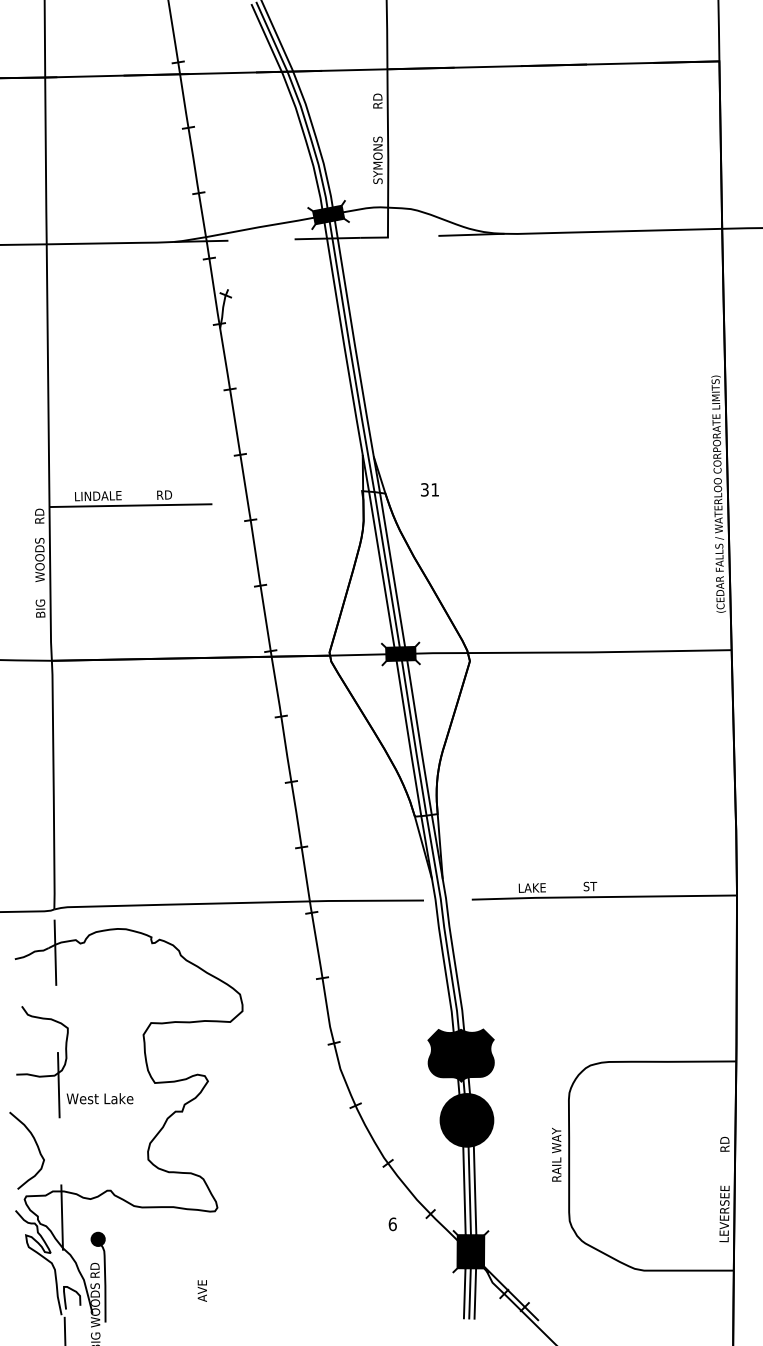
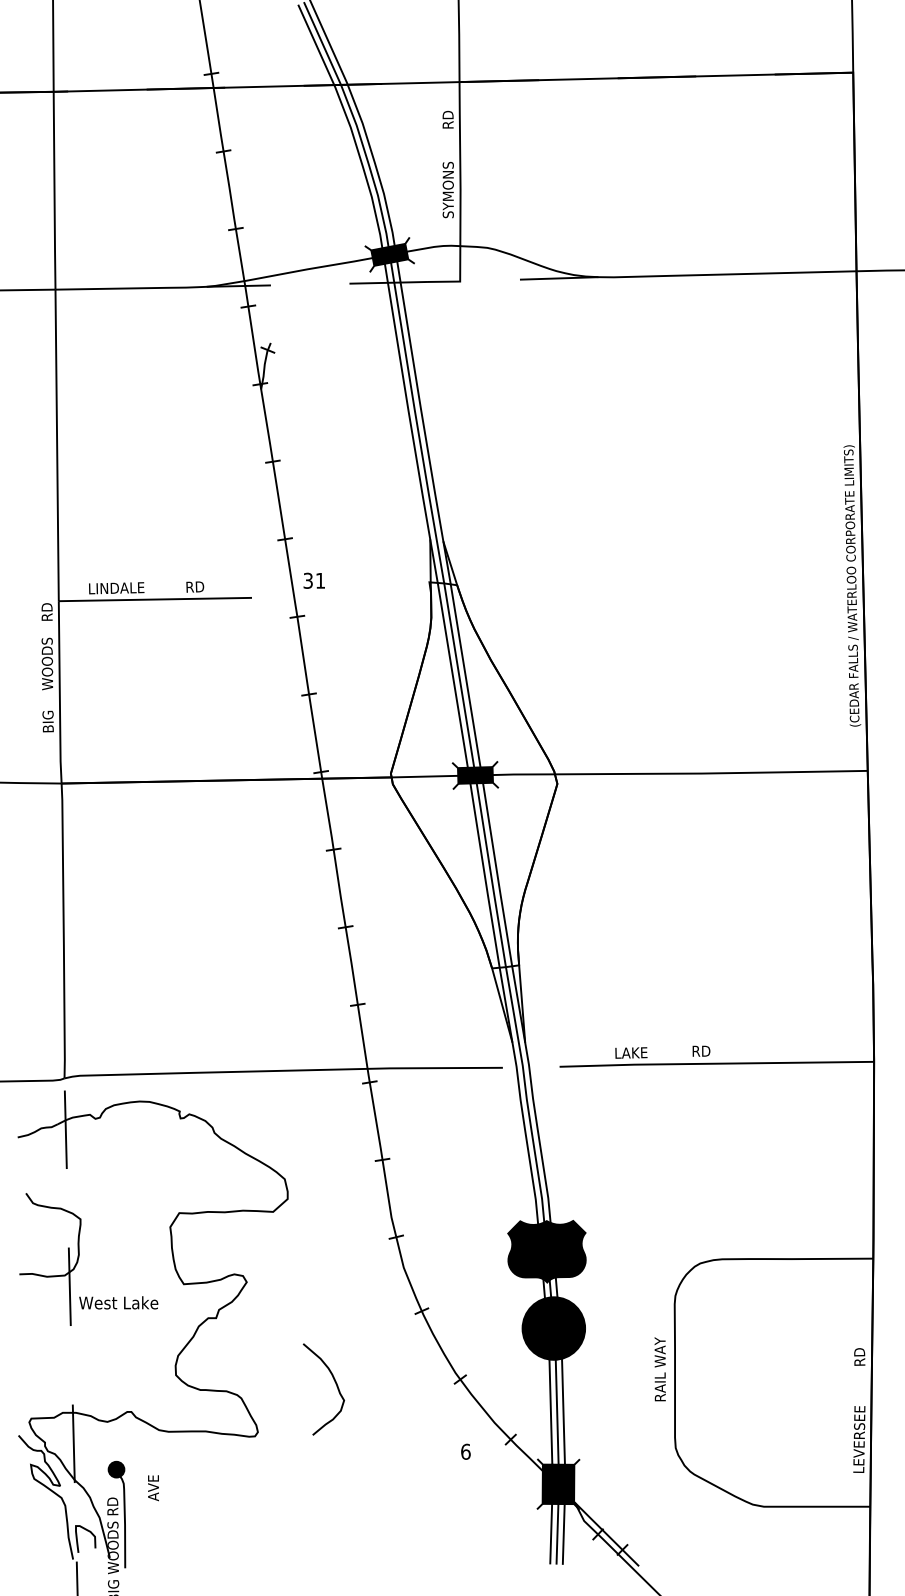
text: (429, 489) -> (313, 580), moved
text: (590, 886) -> (700, 1051), ST -> RD
curve: (36, 1146) -> (335, 1384), moved
text: (201, 1290) -> (152, 1487), moved

